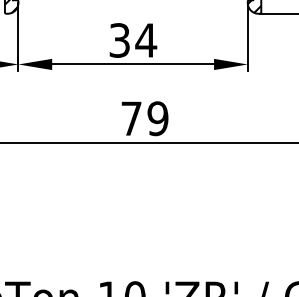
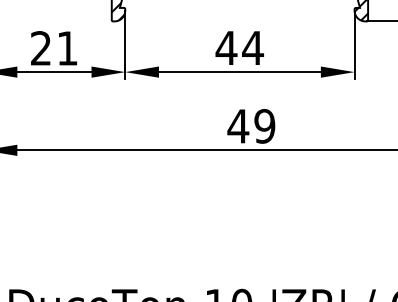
text: (119, 39) -> (226, 47), 34 -> 44
text: (131, 118) -> (238, 126), 79 -> 49

